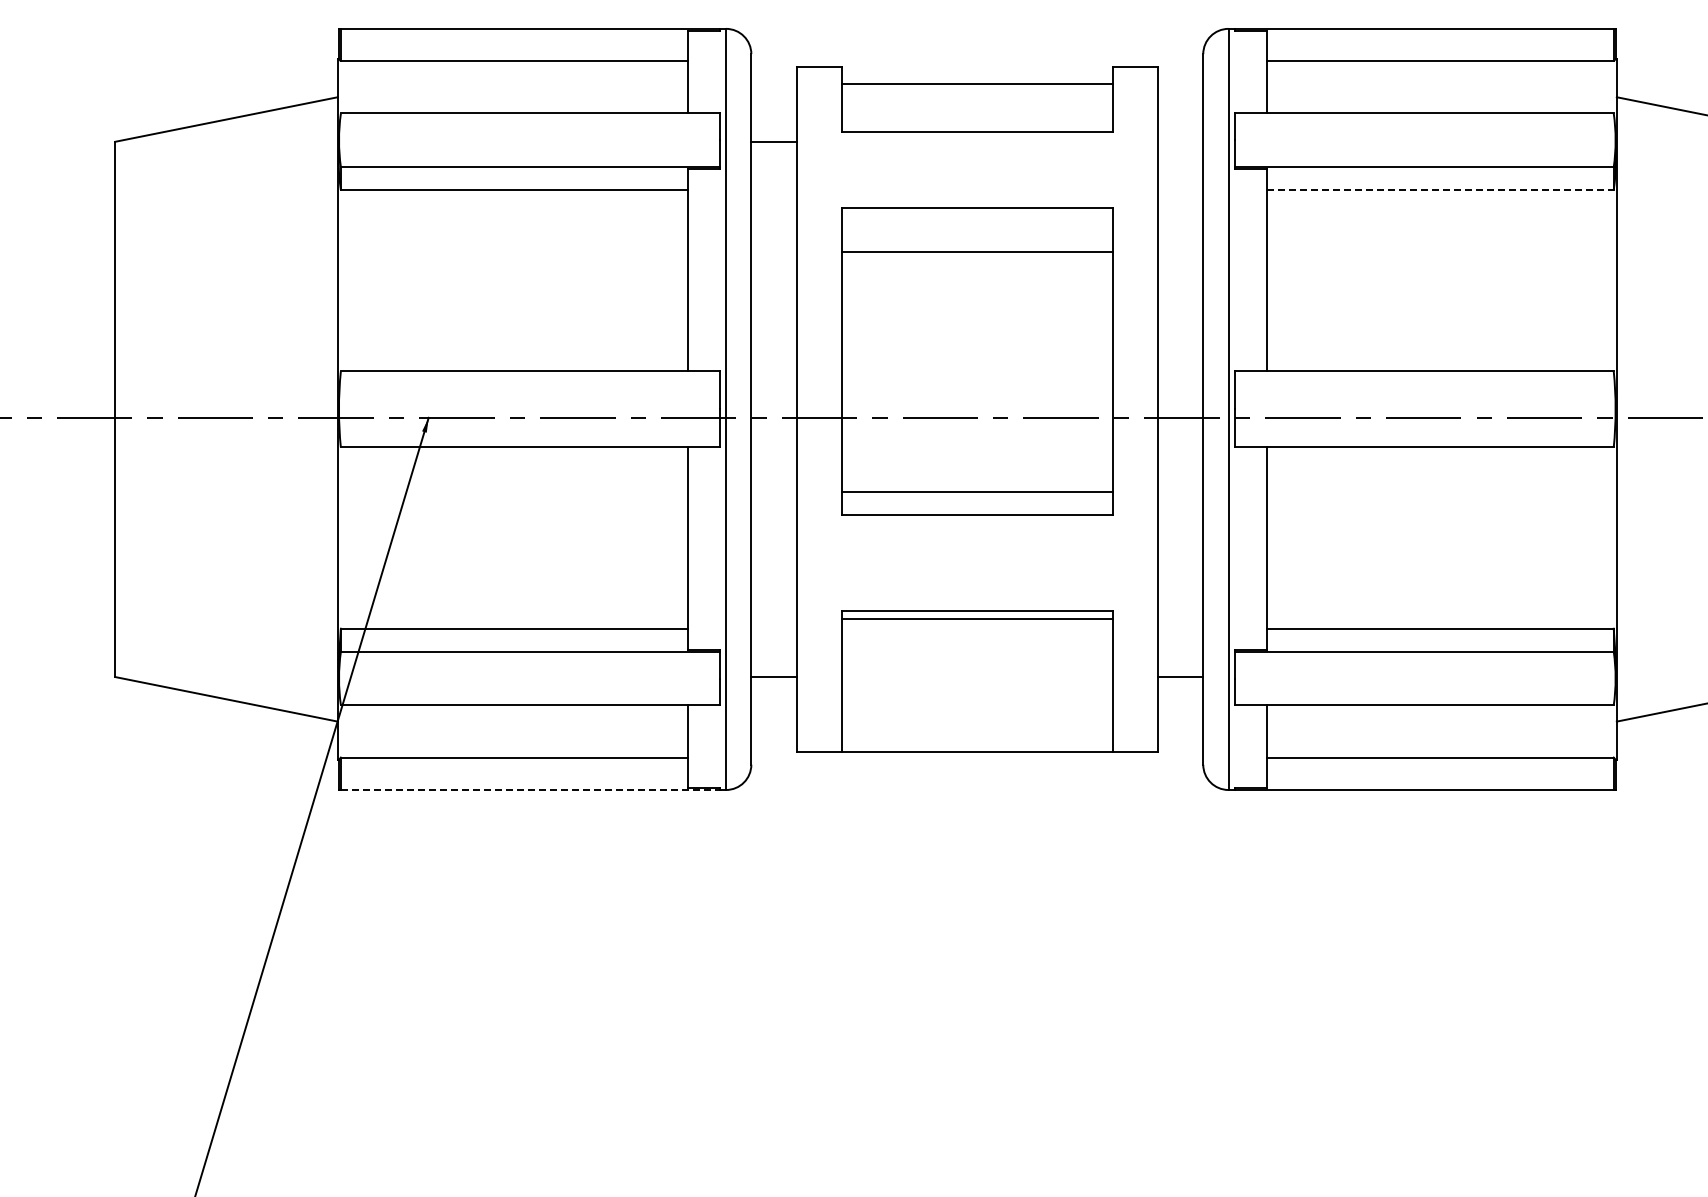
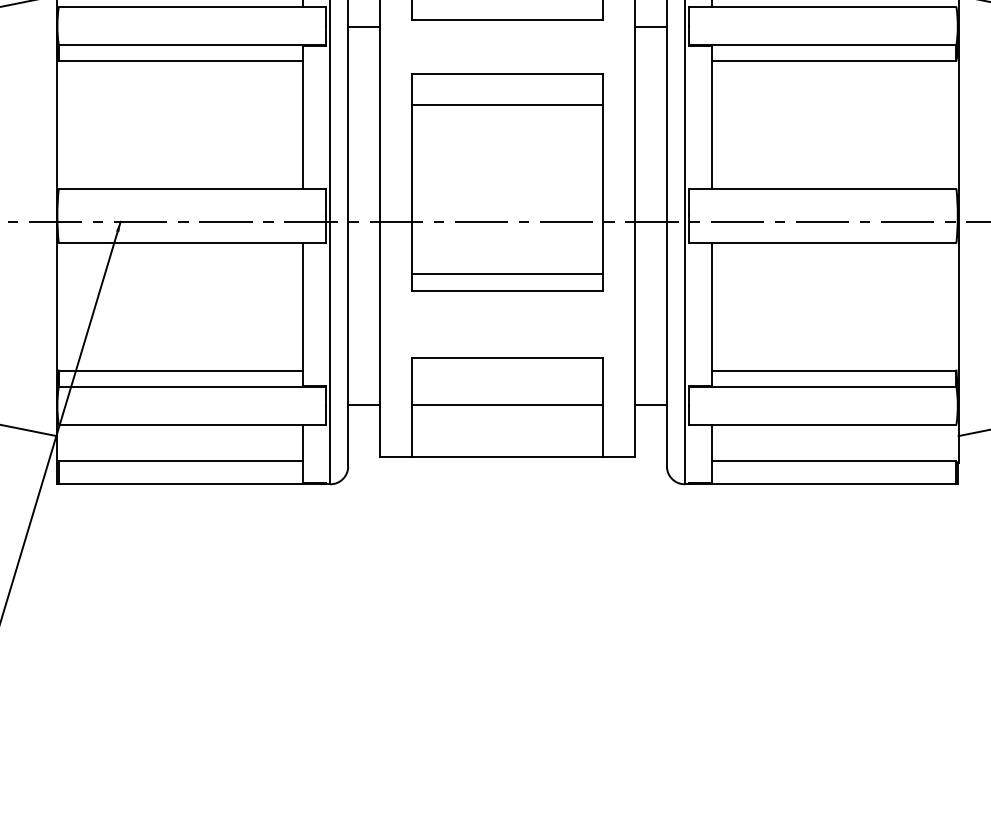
line: (1180, 141) -> (650, 26), added
line: (1440, 190) -> (834, 61), dashed -> solid
line: (976, 619) -> (507, 404), moved
line: (530, 790) -> (192, 484), dashed -> solid

